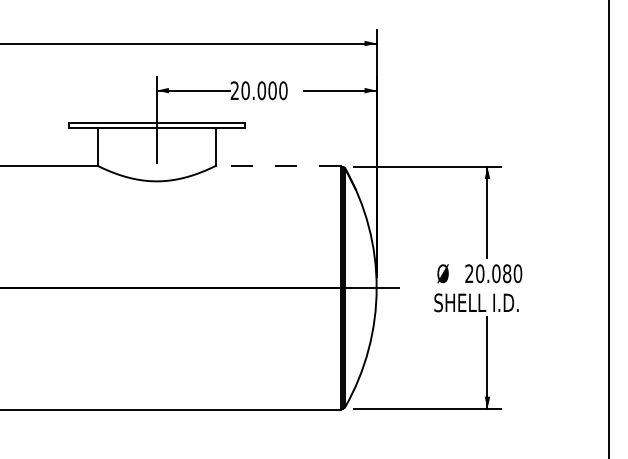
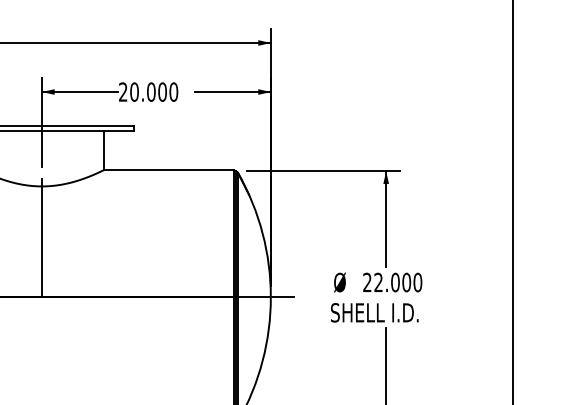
line: (278, 165) -> (168, 169), dashed -> solid
line: (156, 230) -> (41, 237), added
text: (493, 273) -> (392, 282), 20.080 -> 22.000

